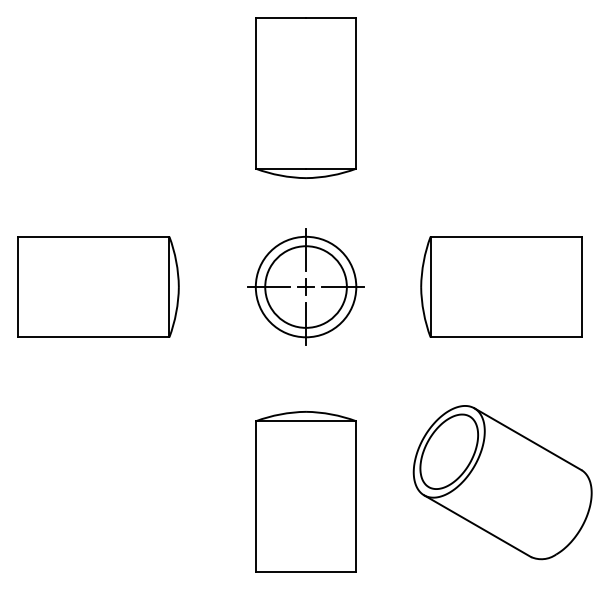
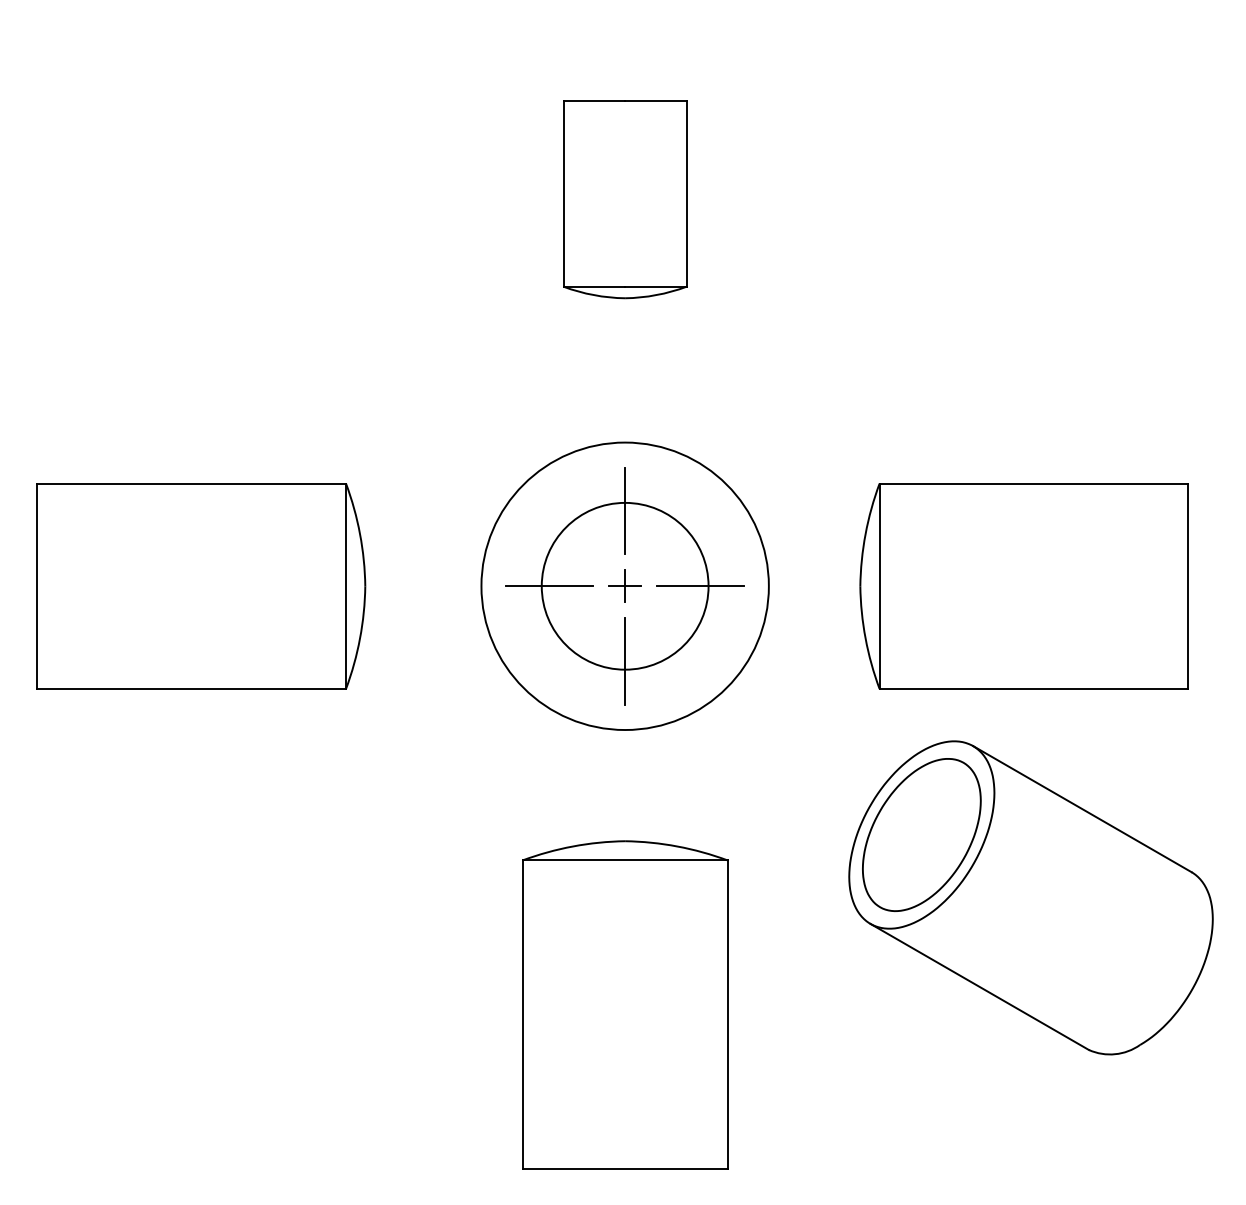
part: (305, 97) -> (624, 199), size x0.6
circle: (305, 286) -> (624, 585), size x1.4
part: (502, 482) -> (1030, 897), moved

